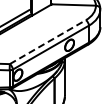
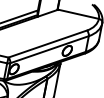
line: (47, 42) -> (47, 44), dashed -> solid

